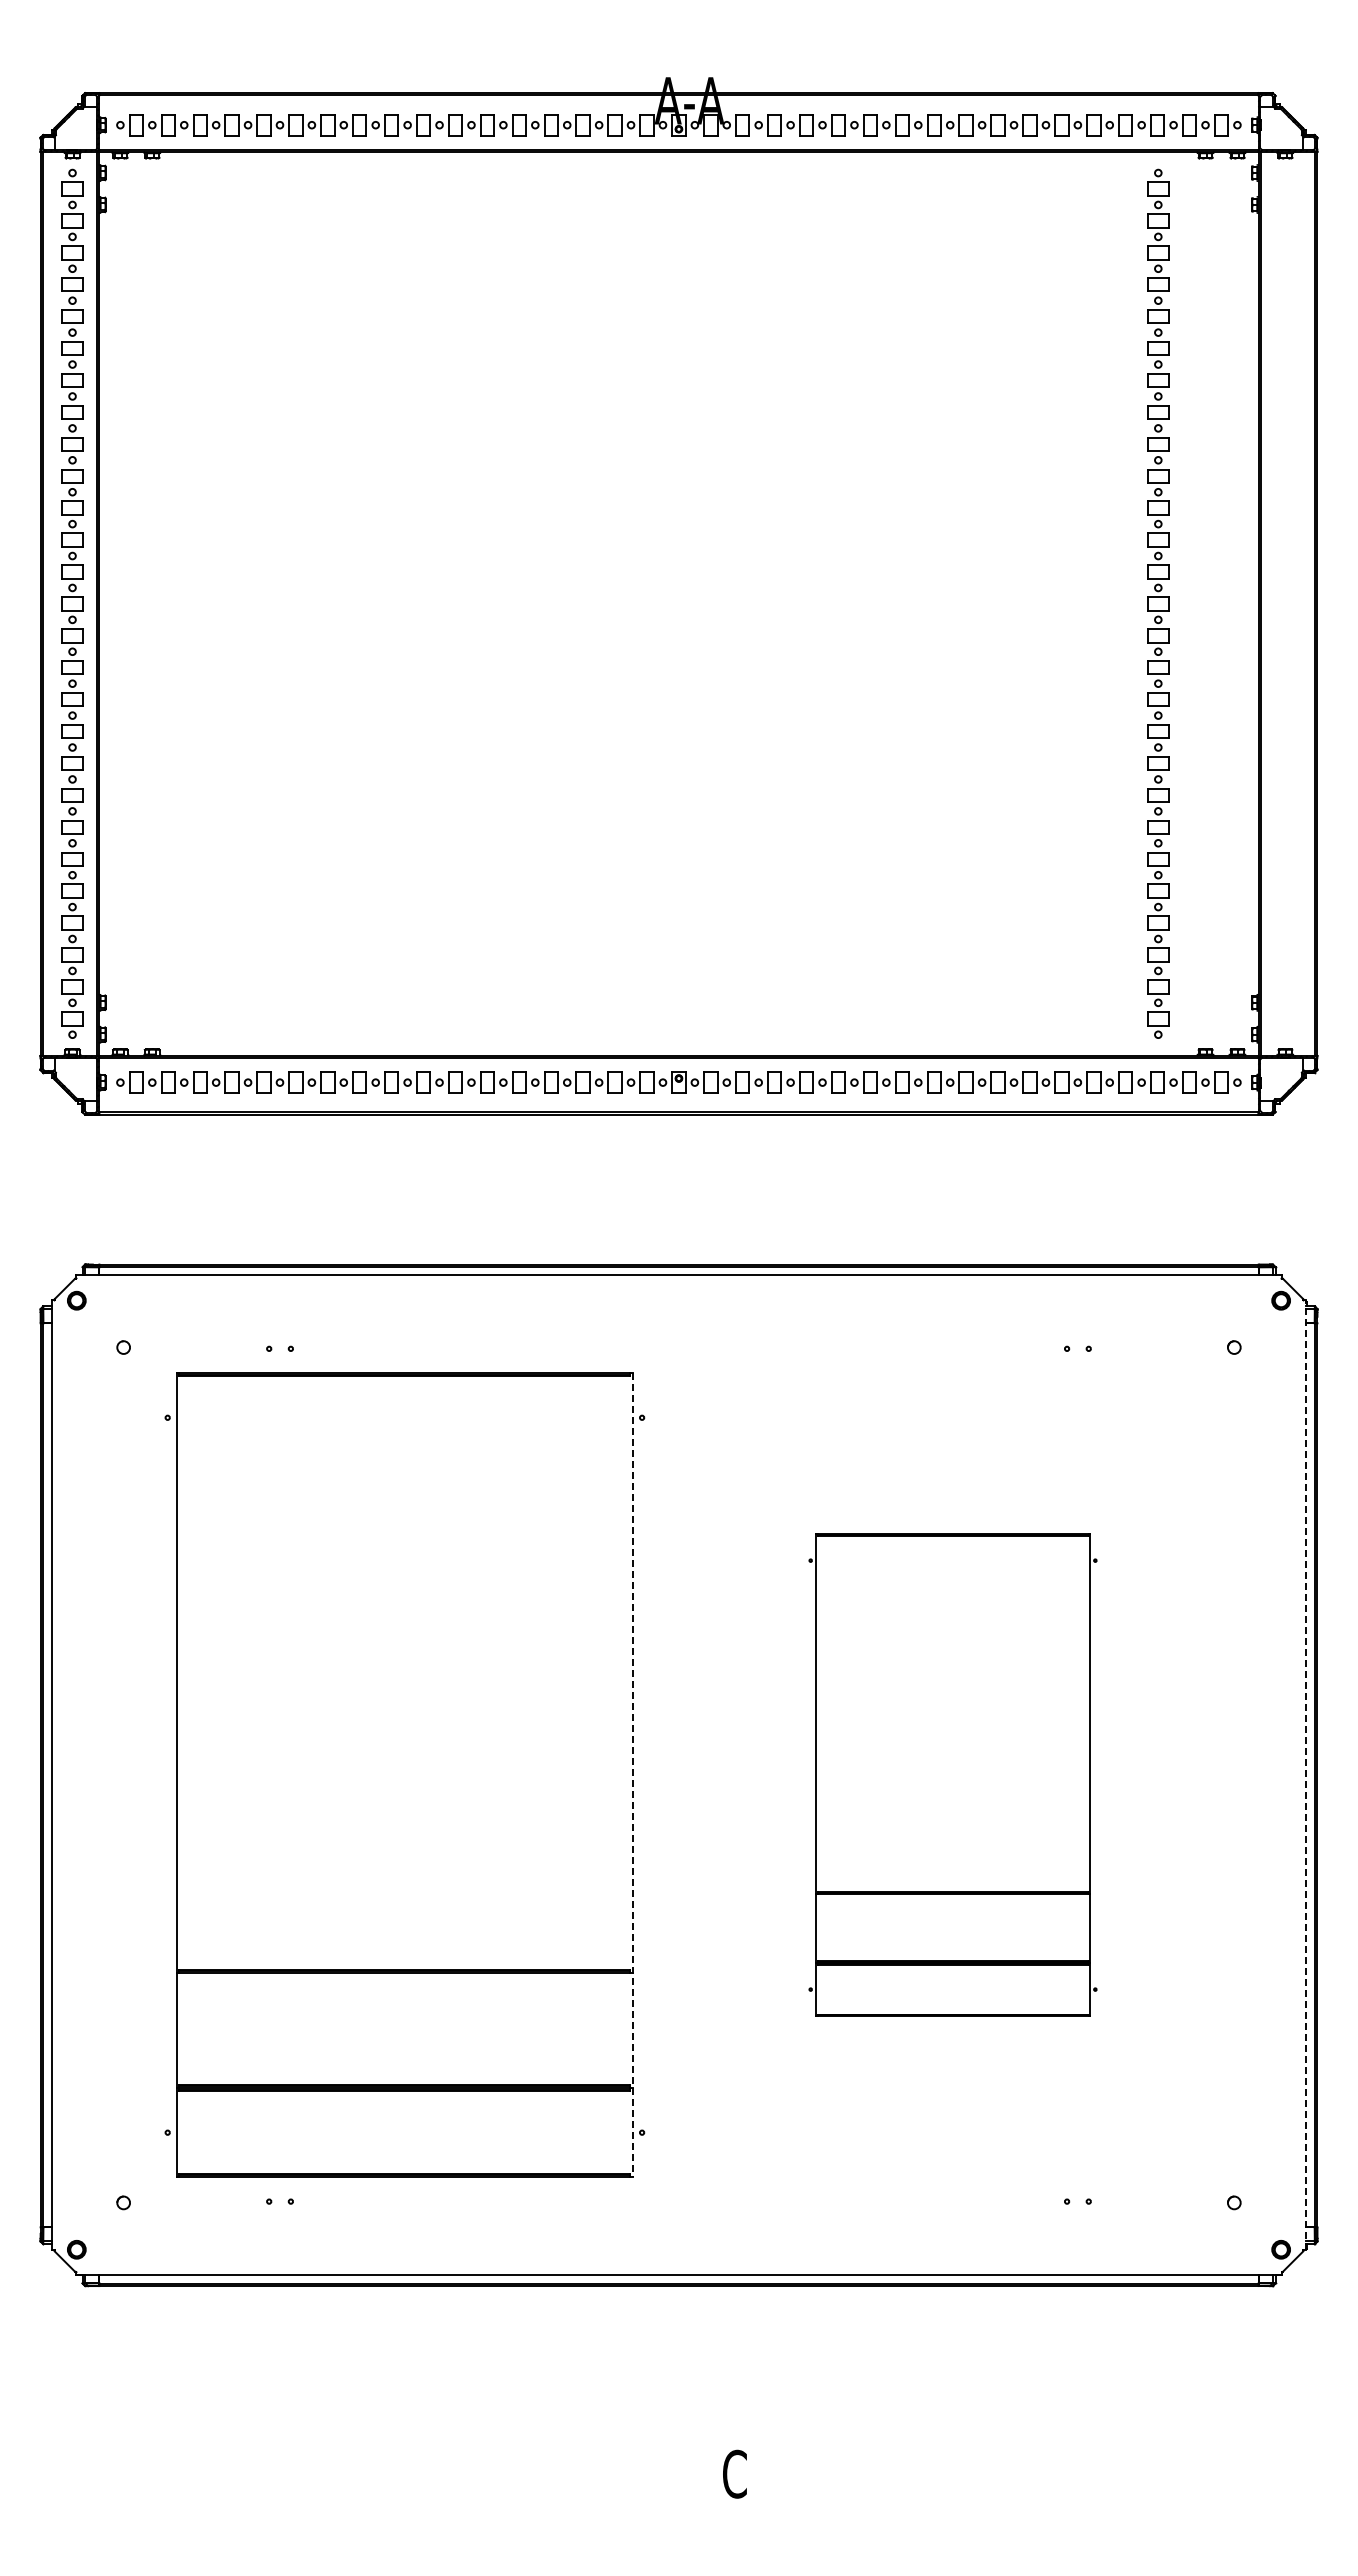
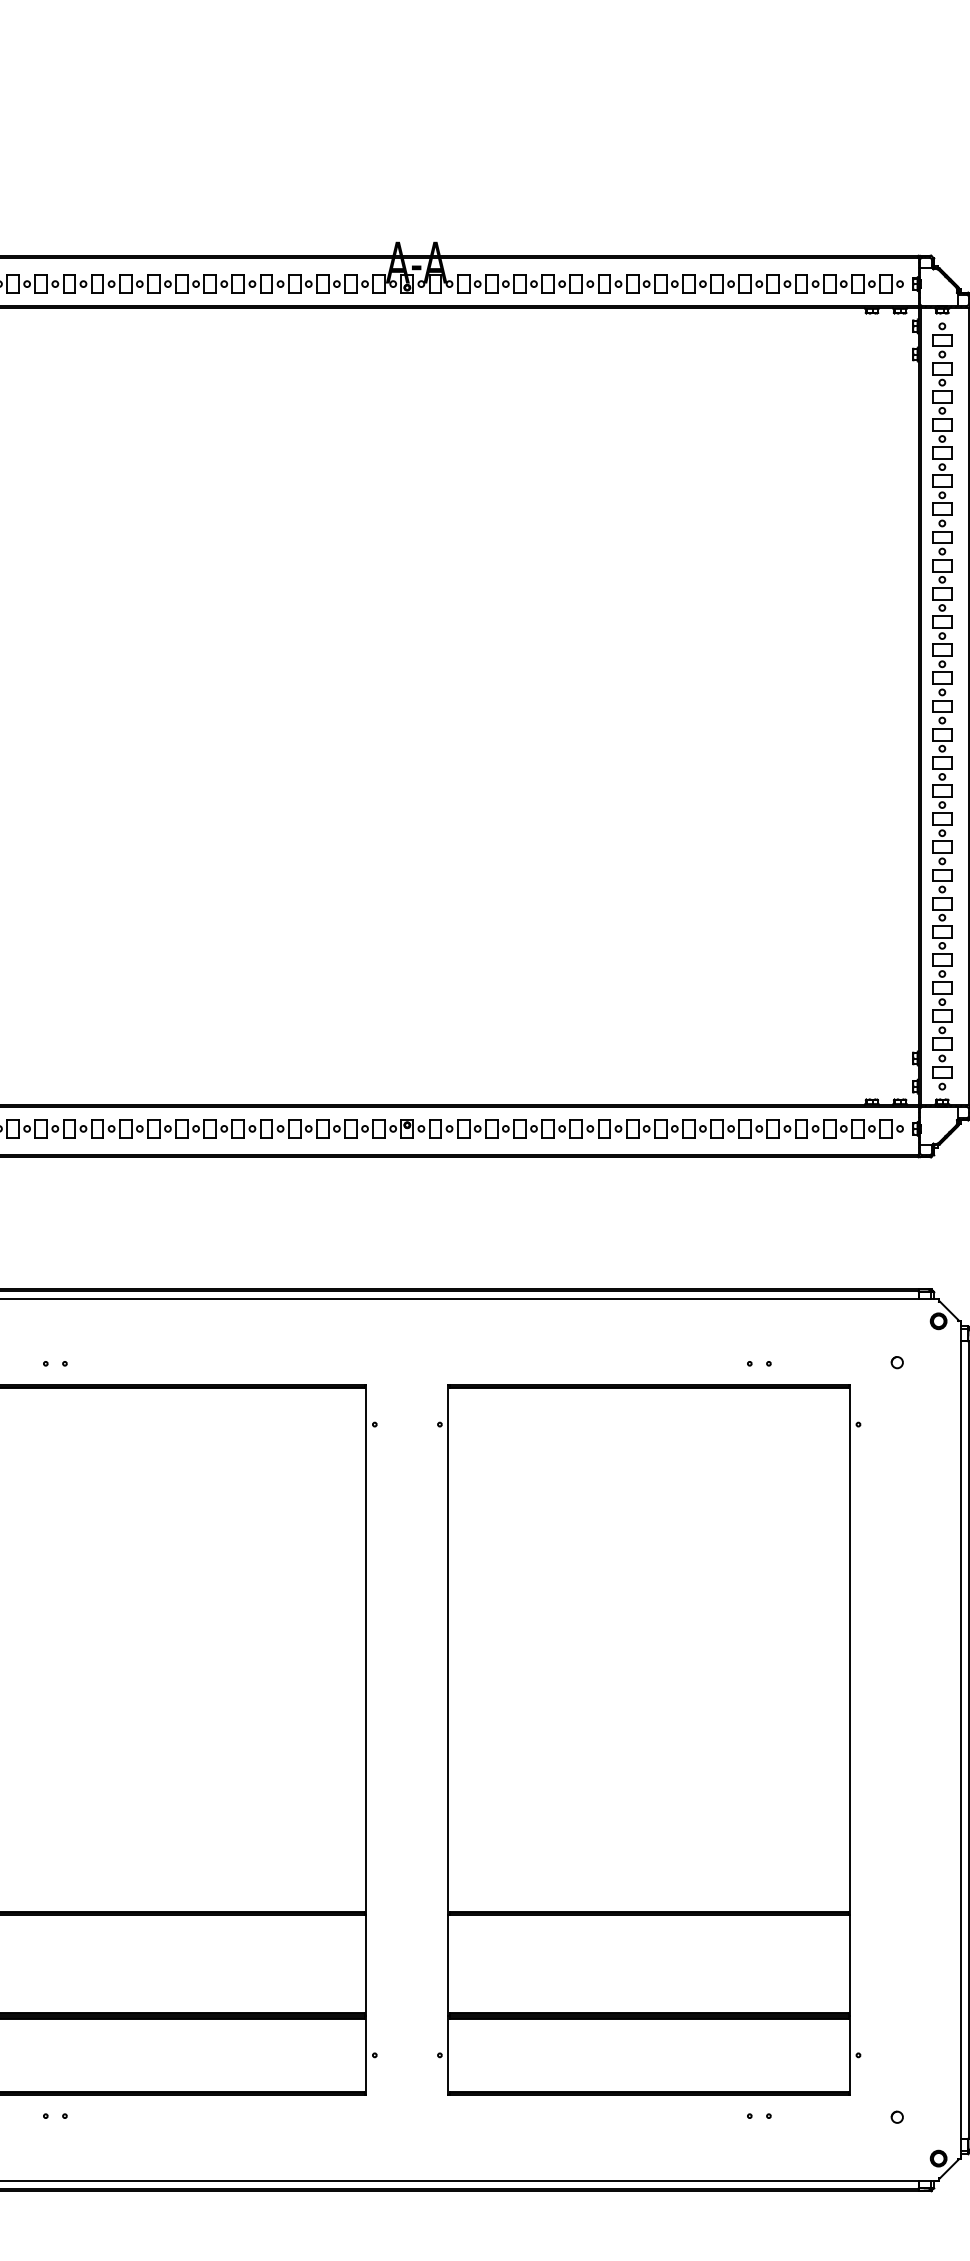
part: (1158, 603) -> (942, 706), moved
part: (952, 1774) -> (648, 1739), size x1.67
line: (632, 1775) -> (366, 1740), dashed -> solid
line: (1306, 1775) -> (961, 1740), dashed -> solid

